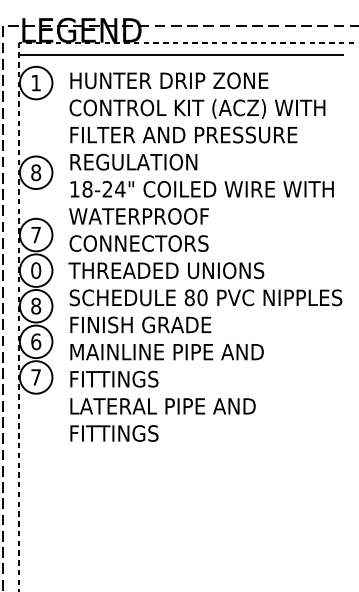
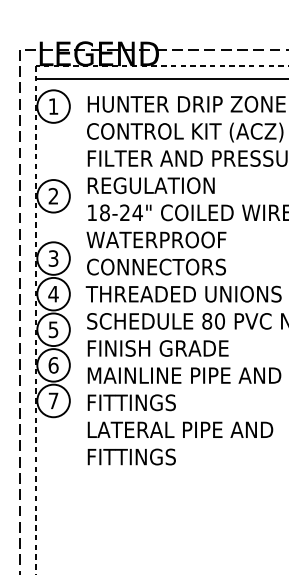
text: (36, 172) -> (53, 196), 8 -> 2
text: (35, 234) -> (52, 258), 7 -> 3
text: (35, 270) -> (52, 294), 0 -> 4
text: (36, 305) -> (53, 329), 8 -> 5

